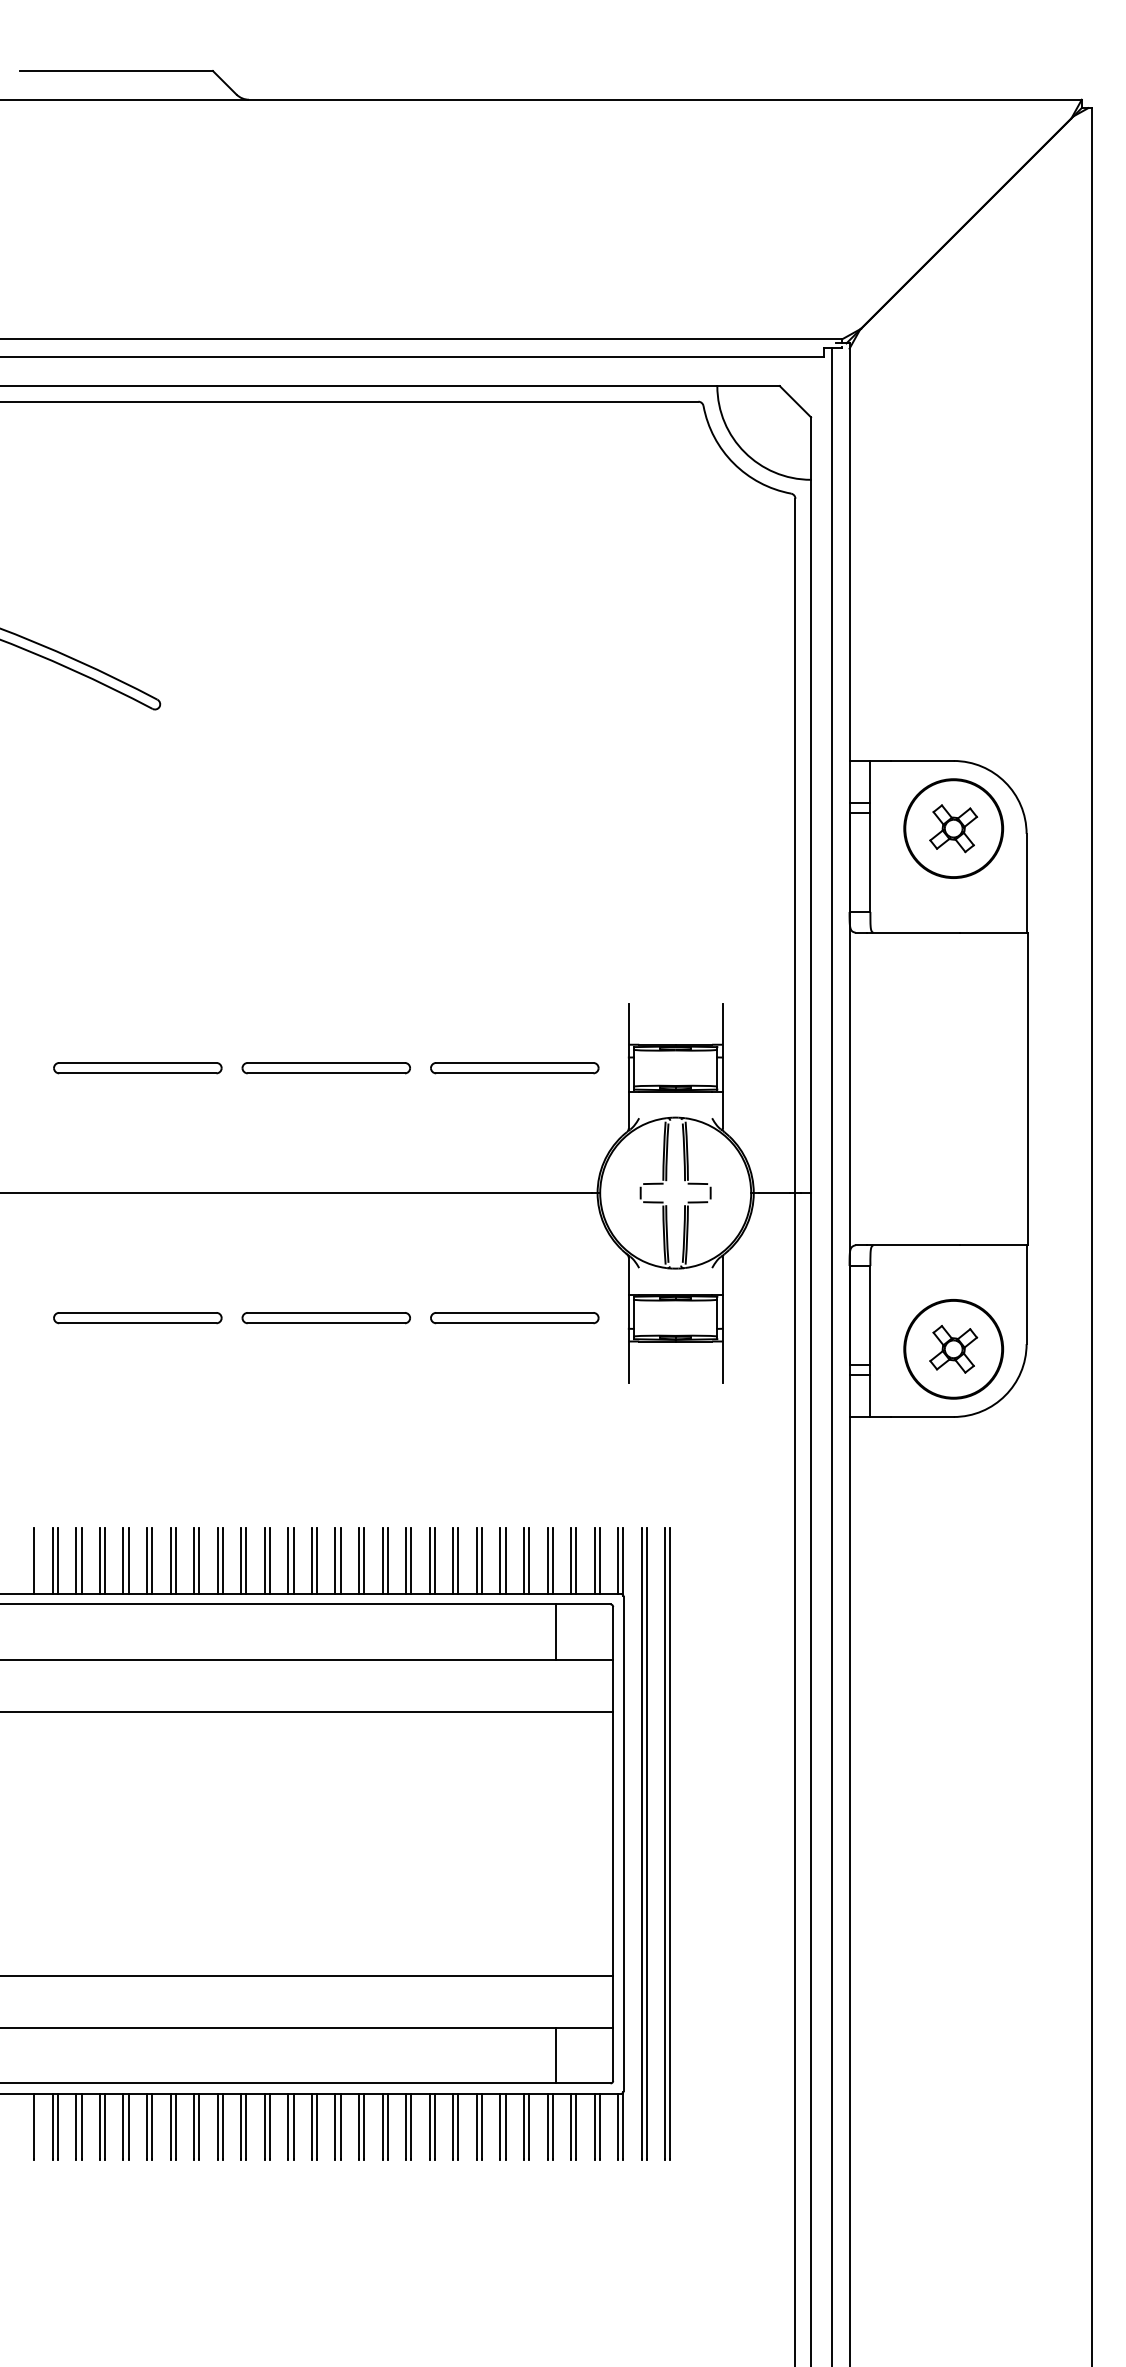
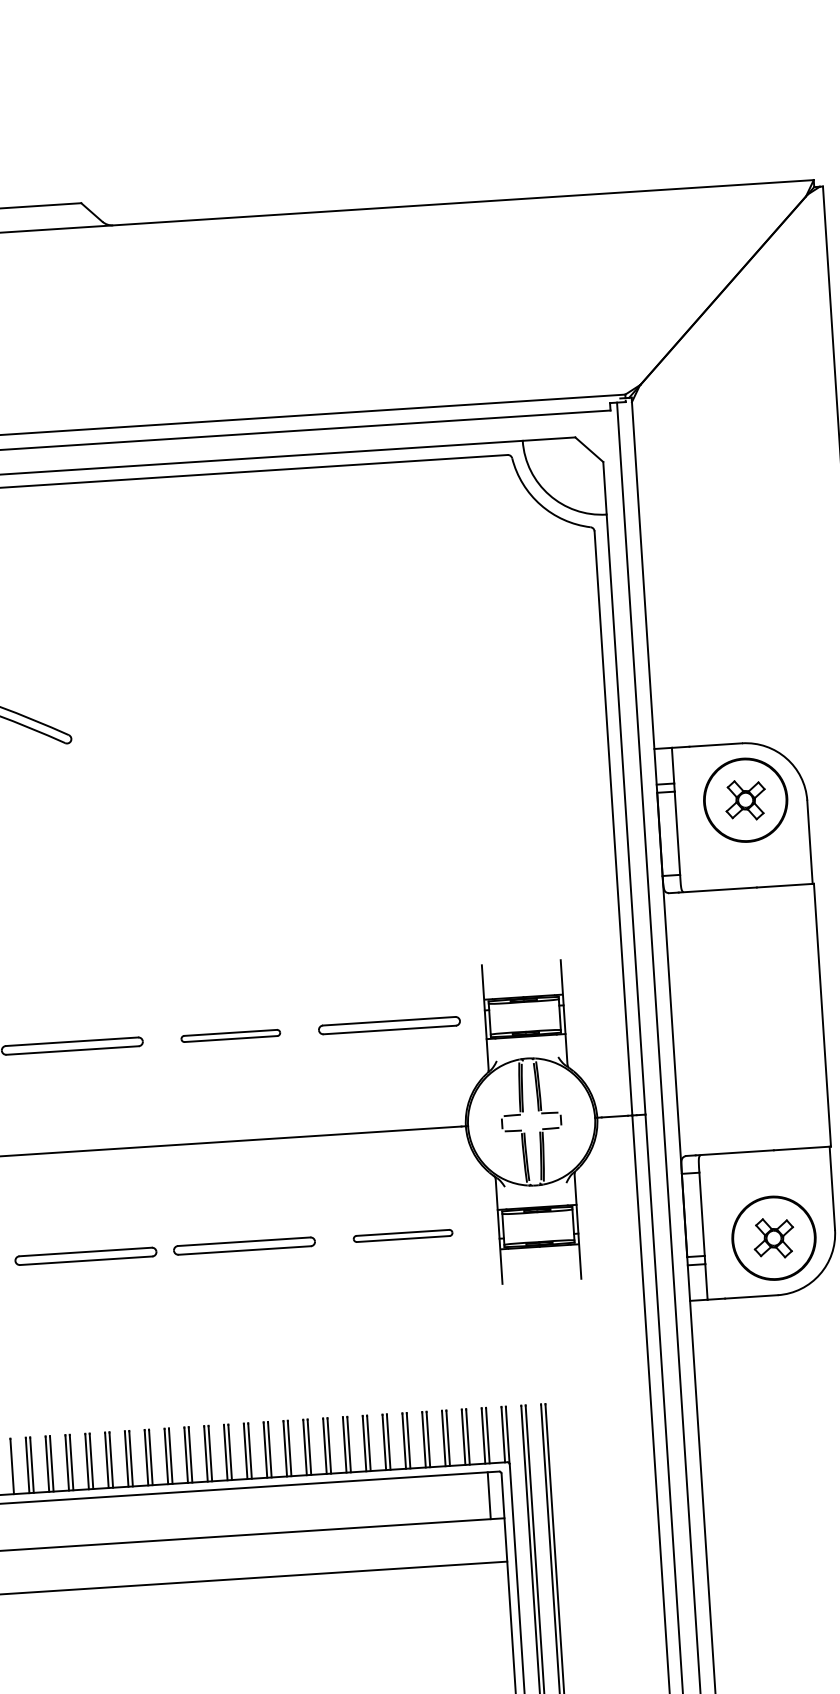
part: (325, 1068) -> (230, 1036), size x0.7
part: (514, 1318) -> (402, 1236), size x0.7
line: (555, 1632) -> (488, 1495), moved

